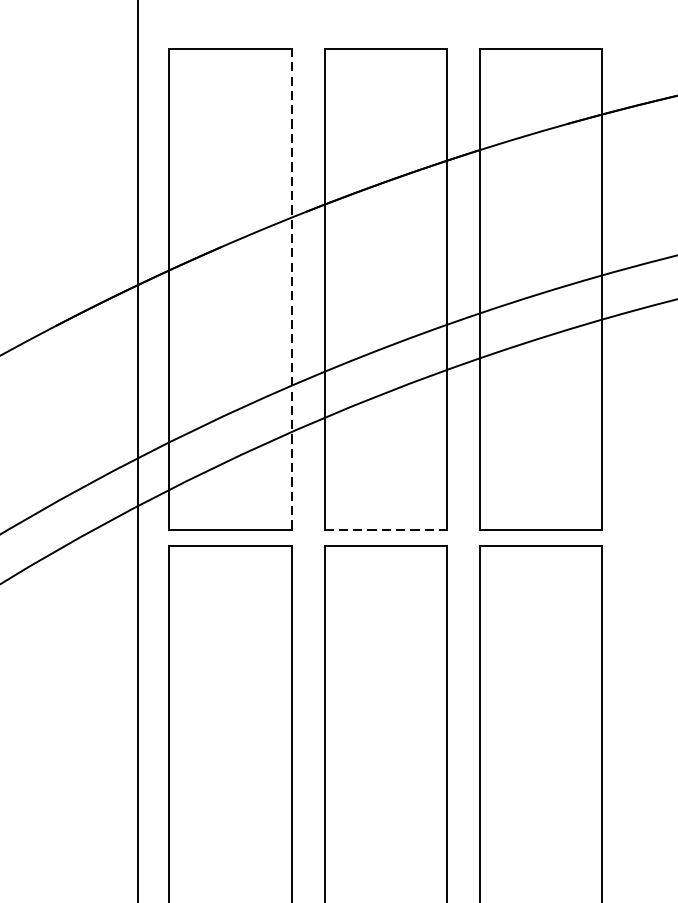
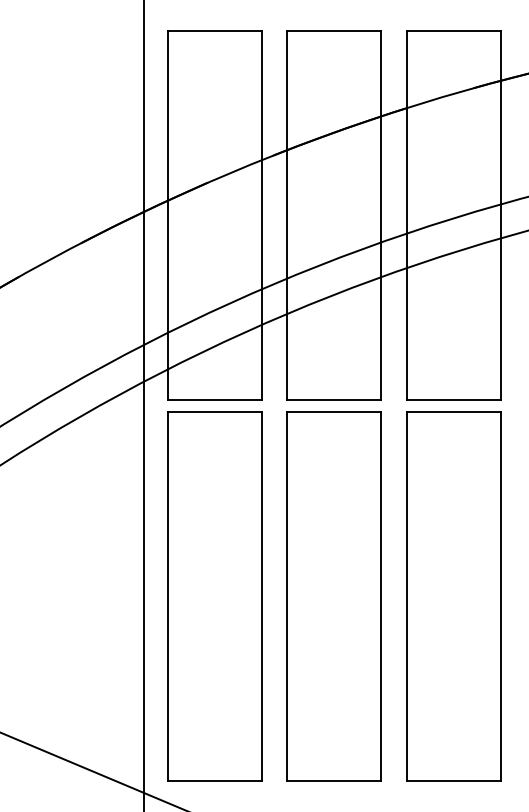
line: (292, 288) -> (262, 214), dashed -> solid
line: (385, 529) -> (334, 399), dashed -> solid

